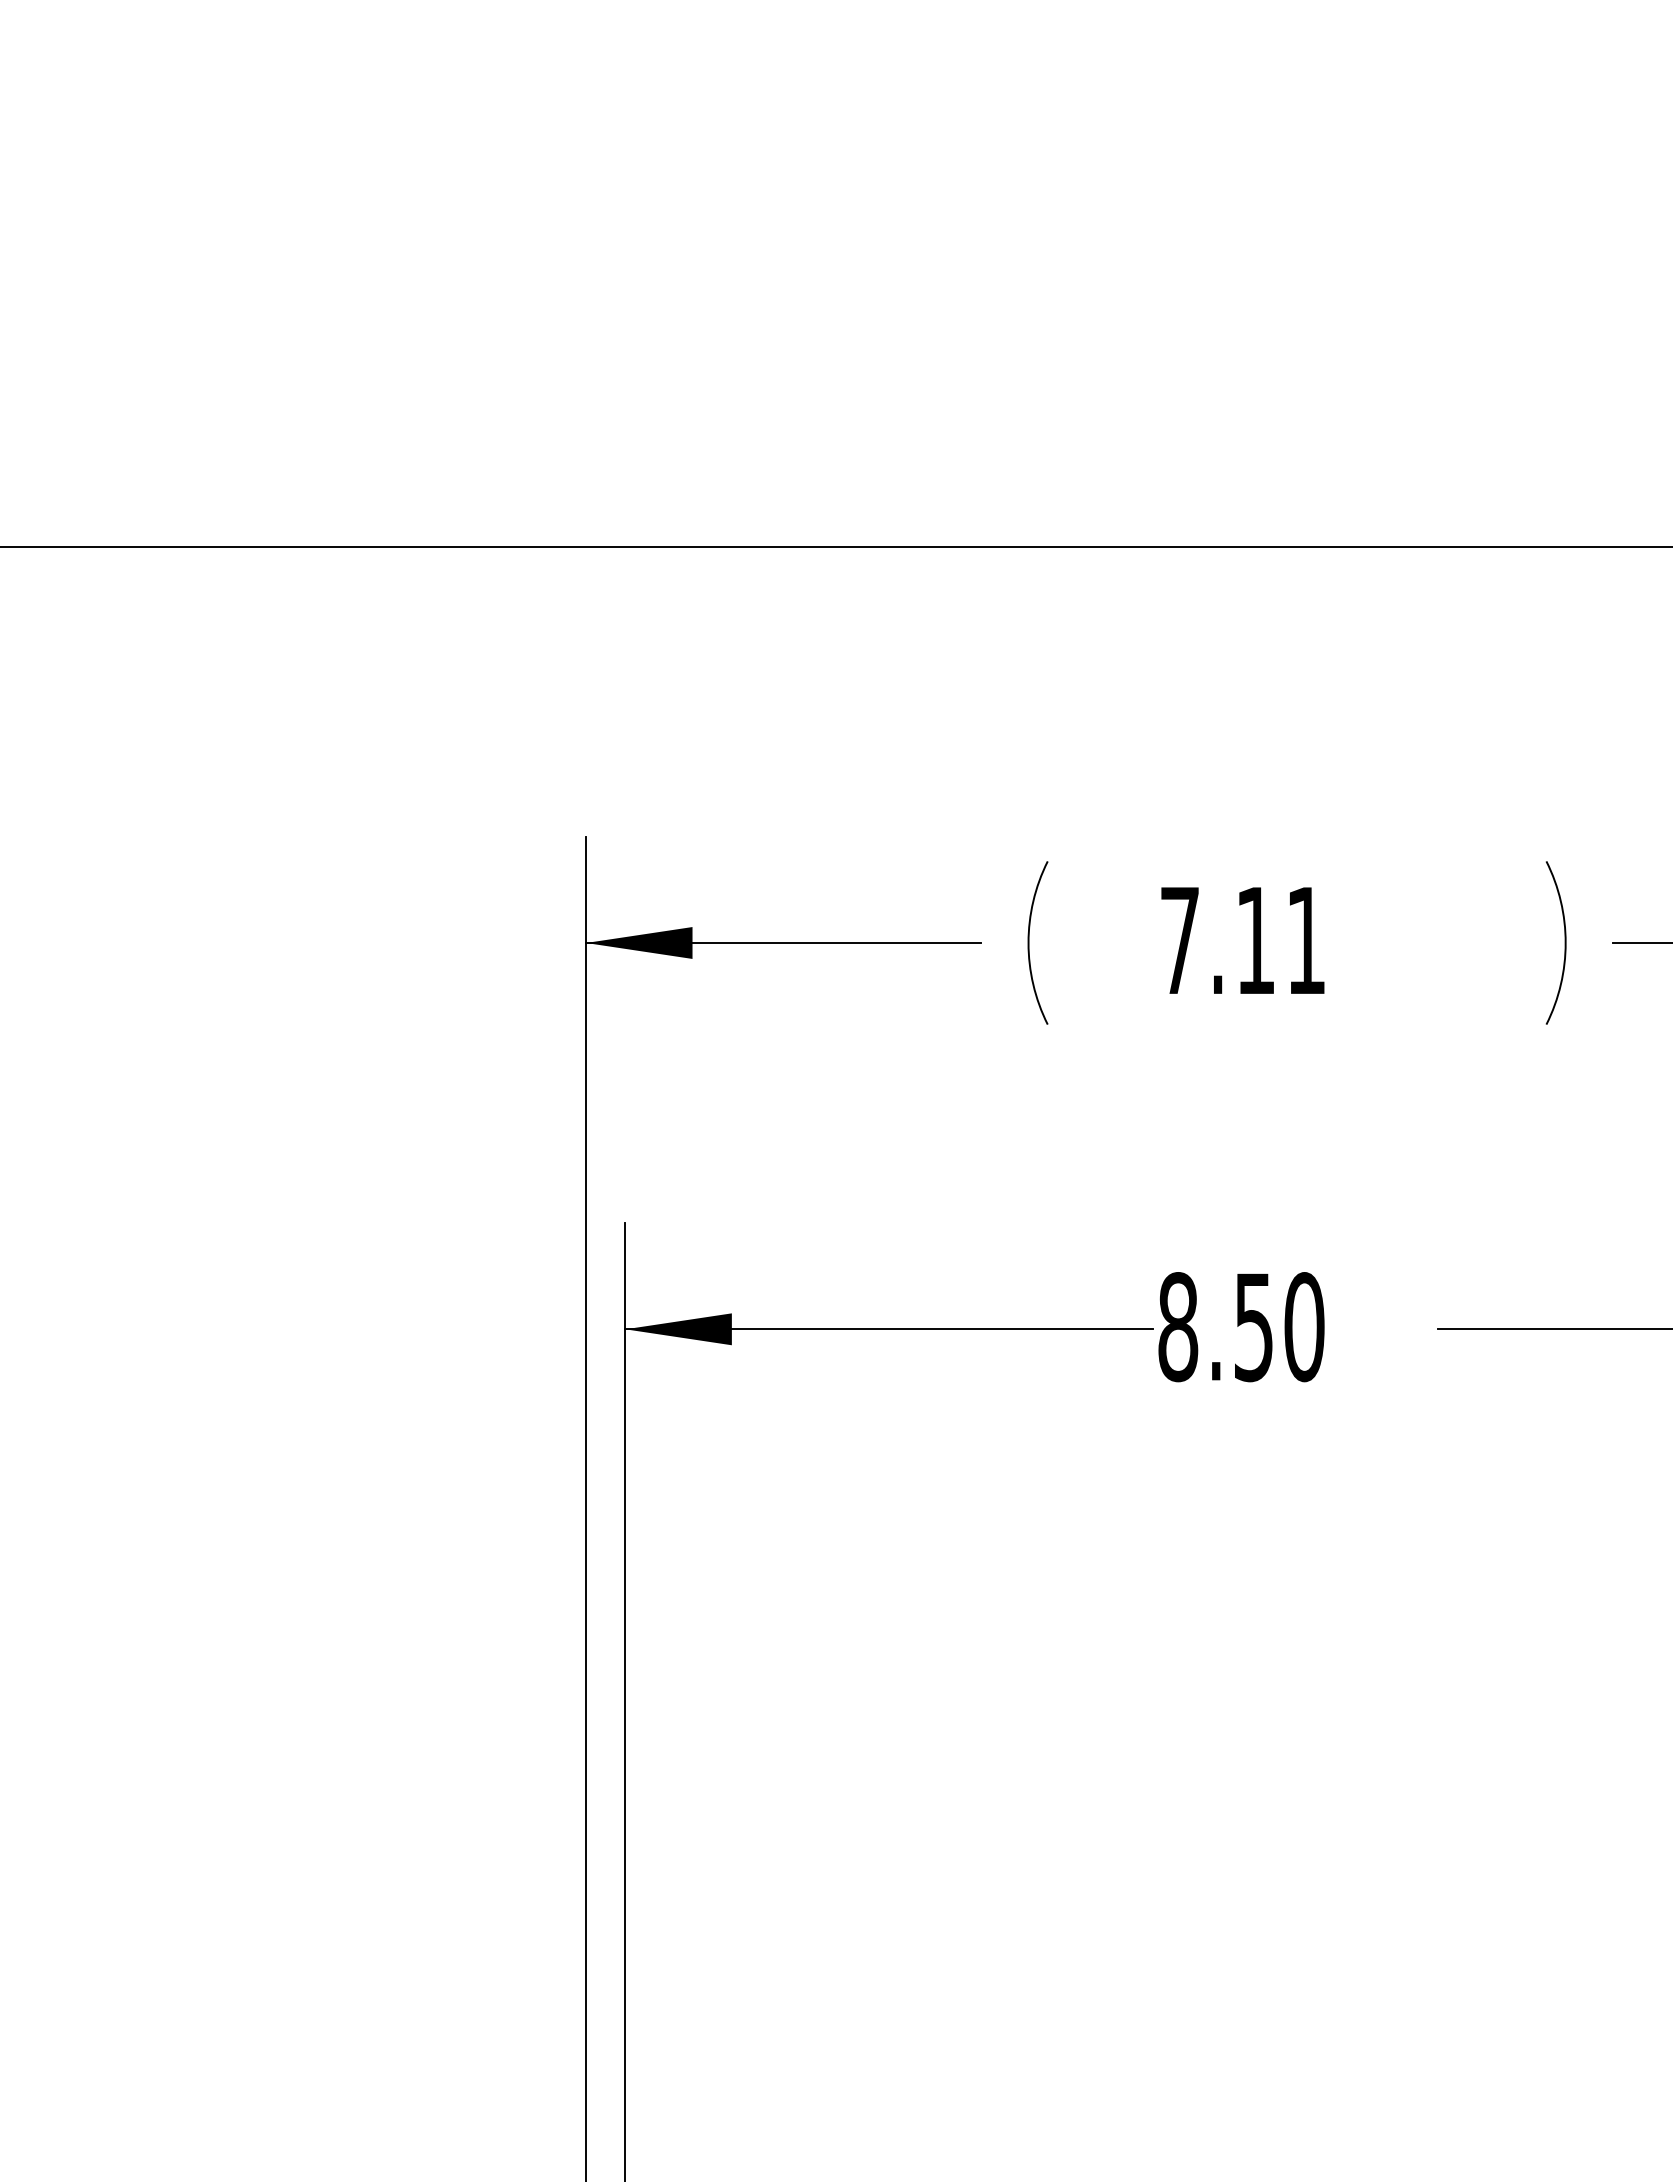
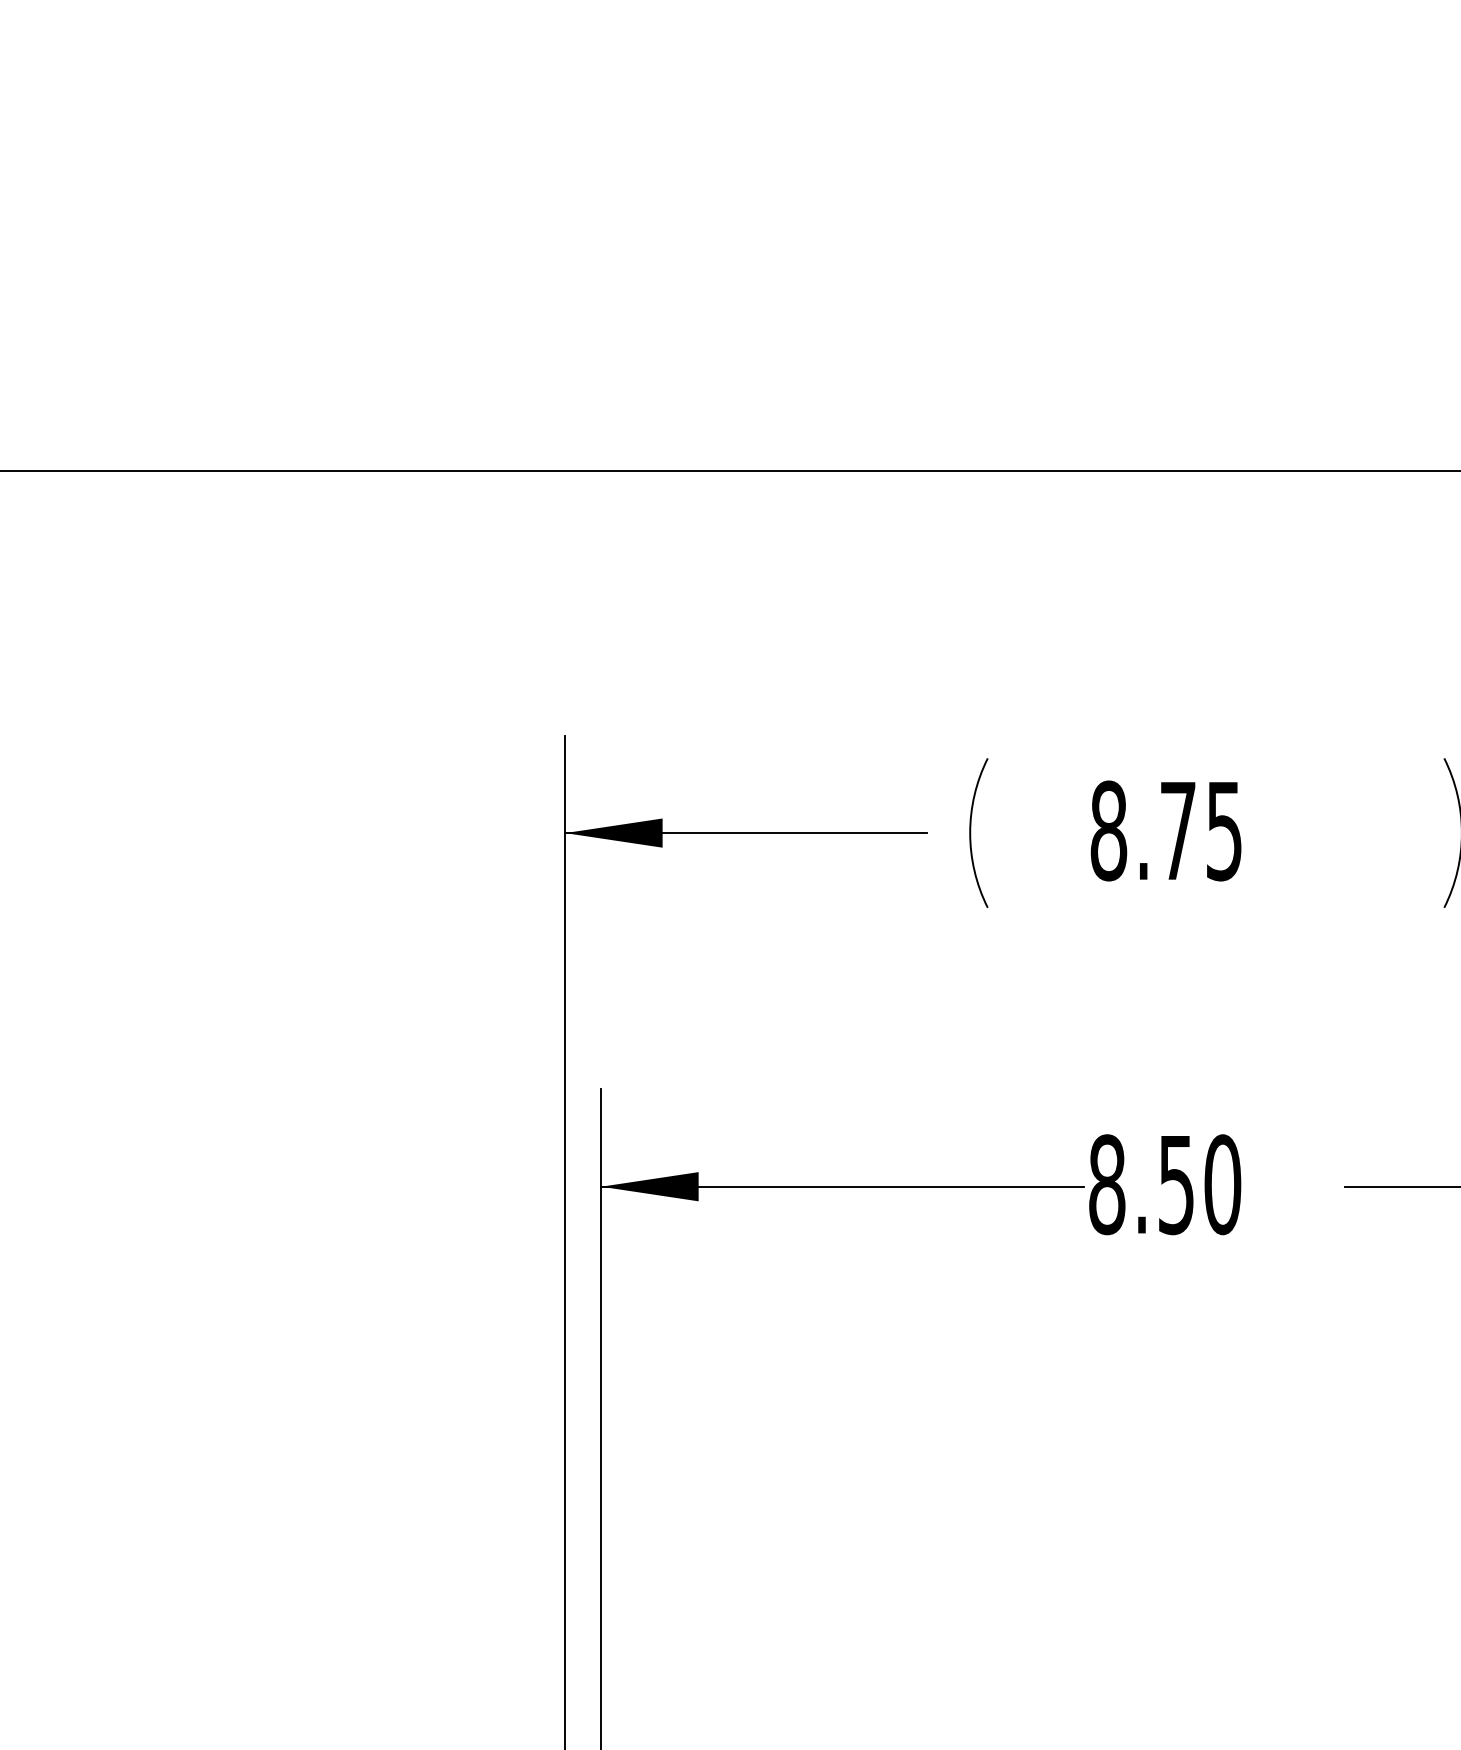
text: (1242, 940) -> (1166, 830), 7.11 -> 8.75

